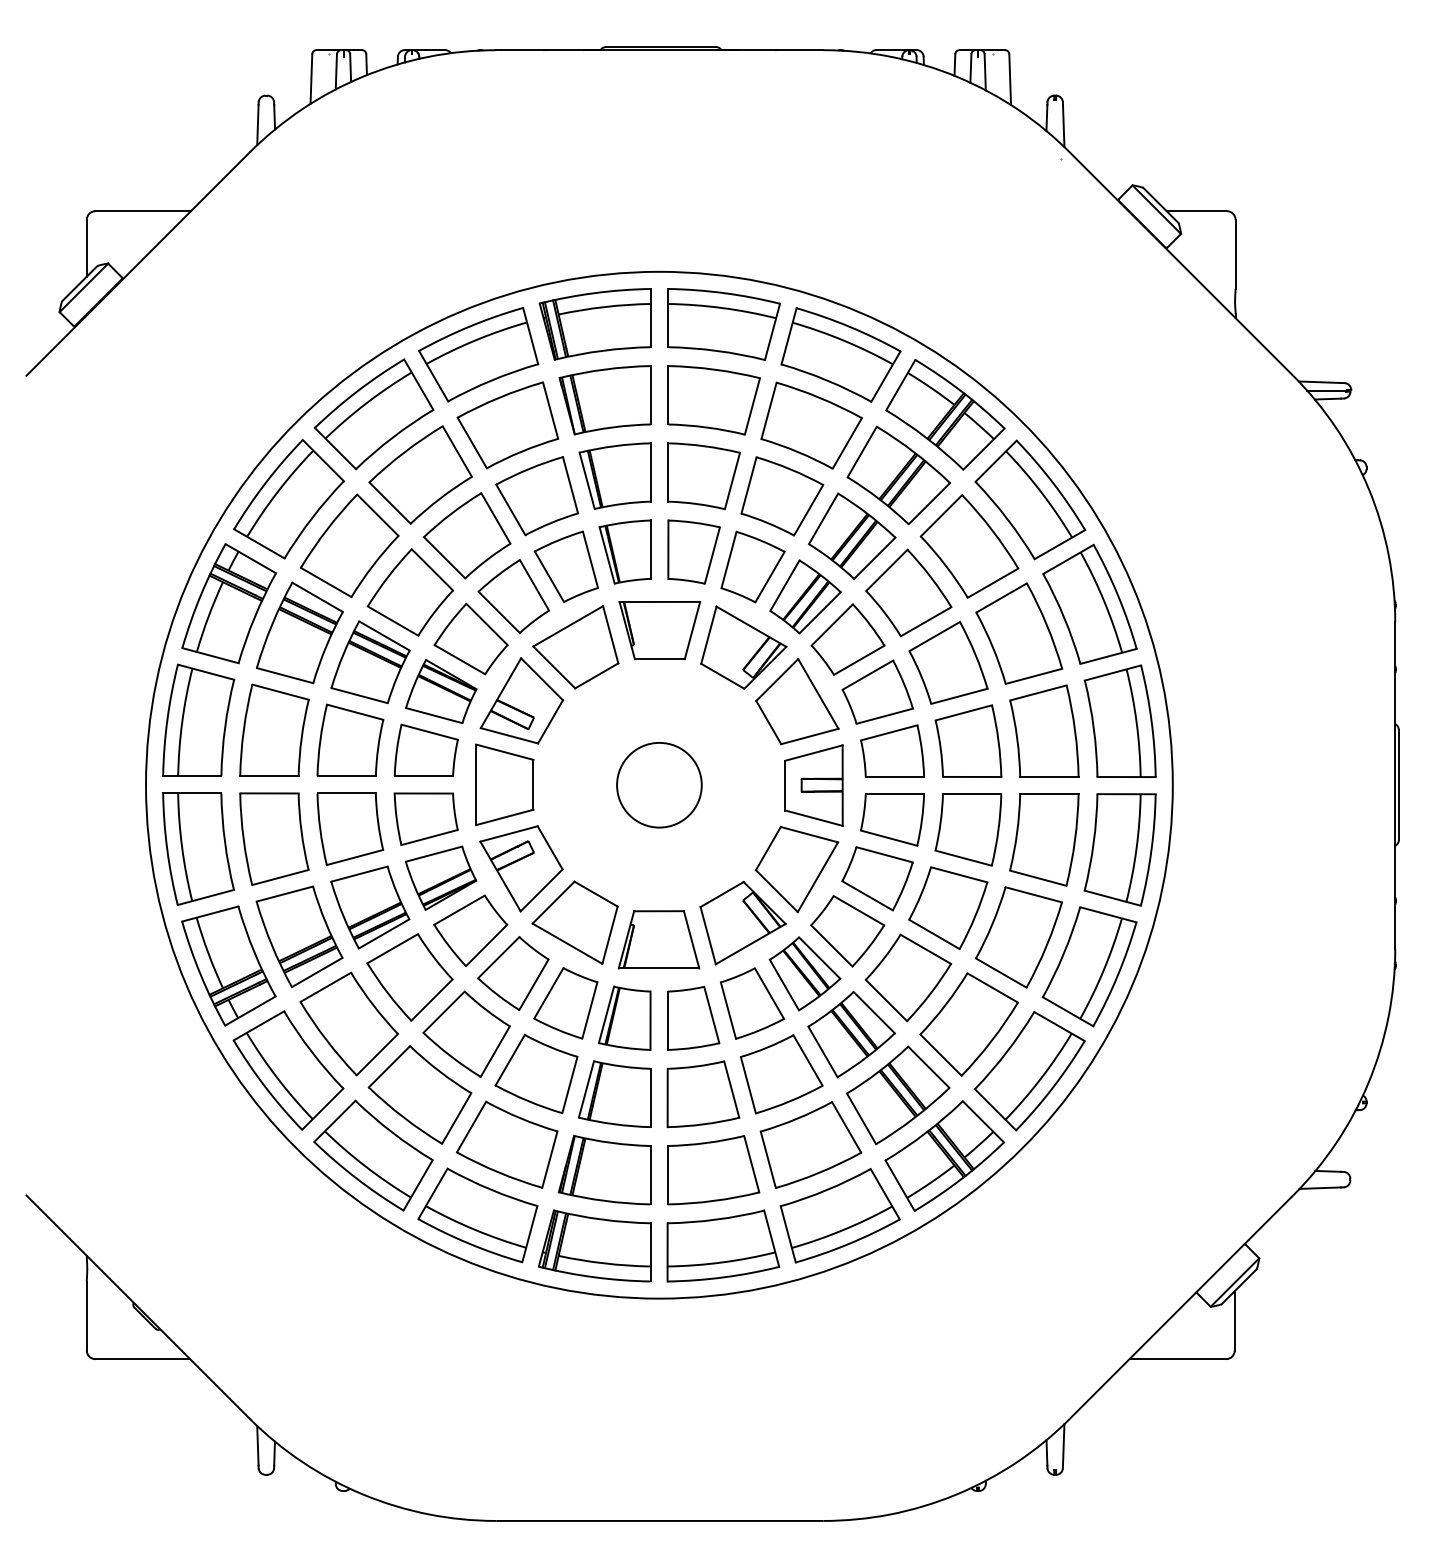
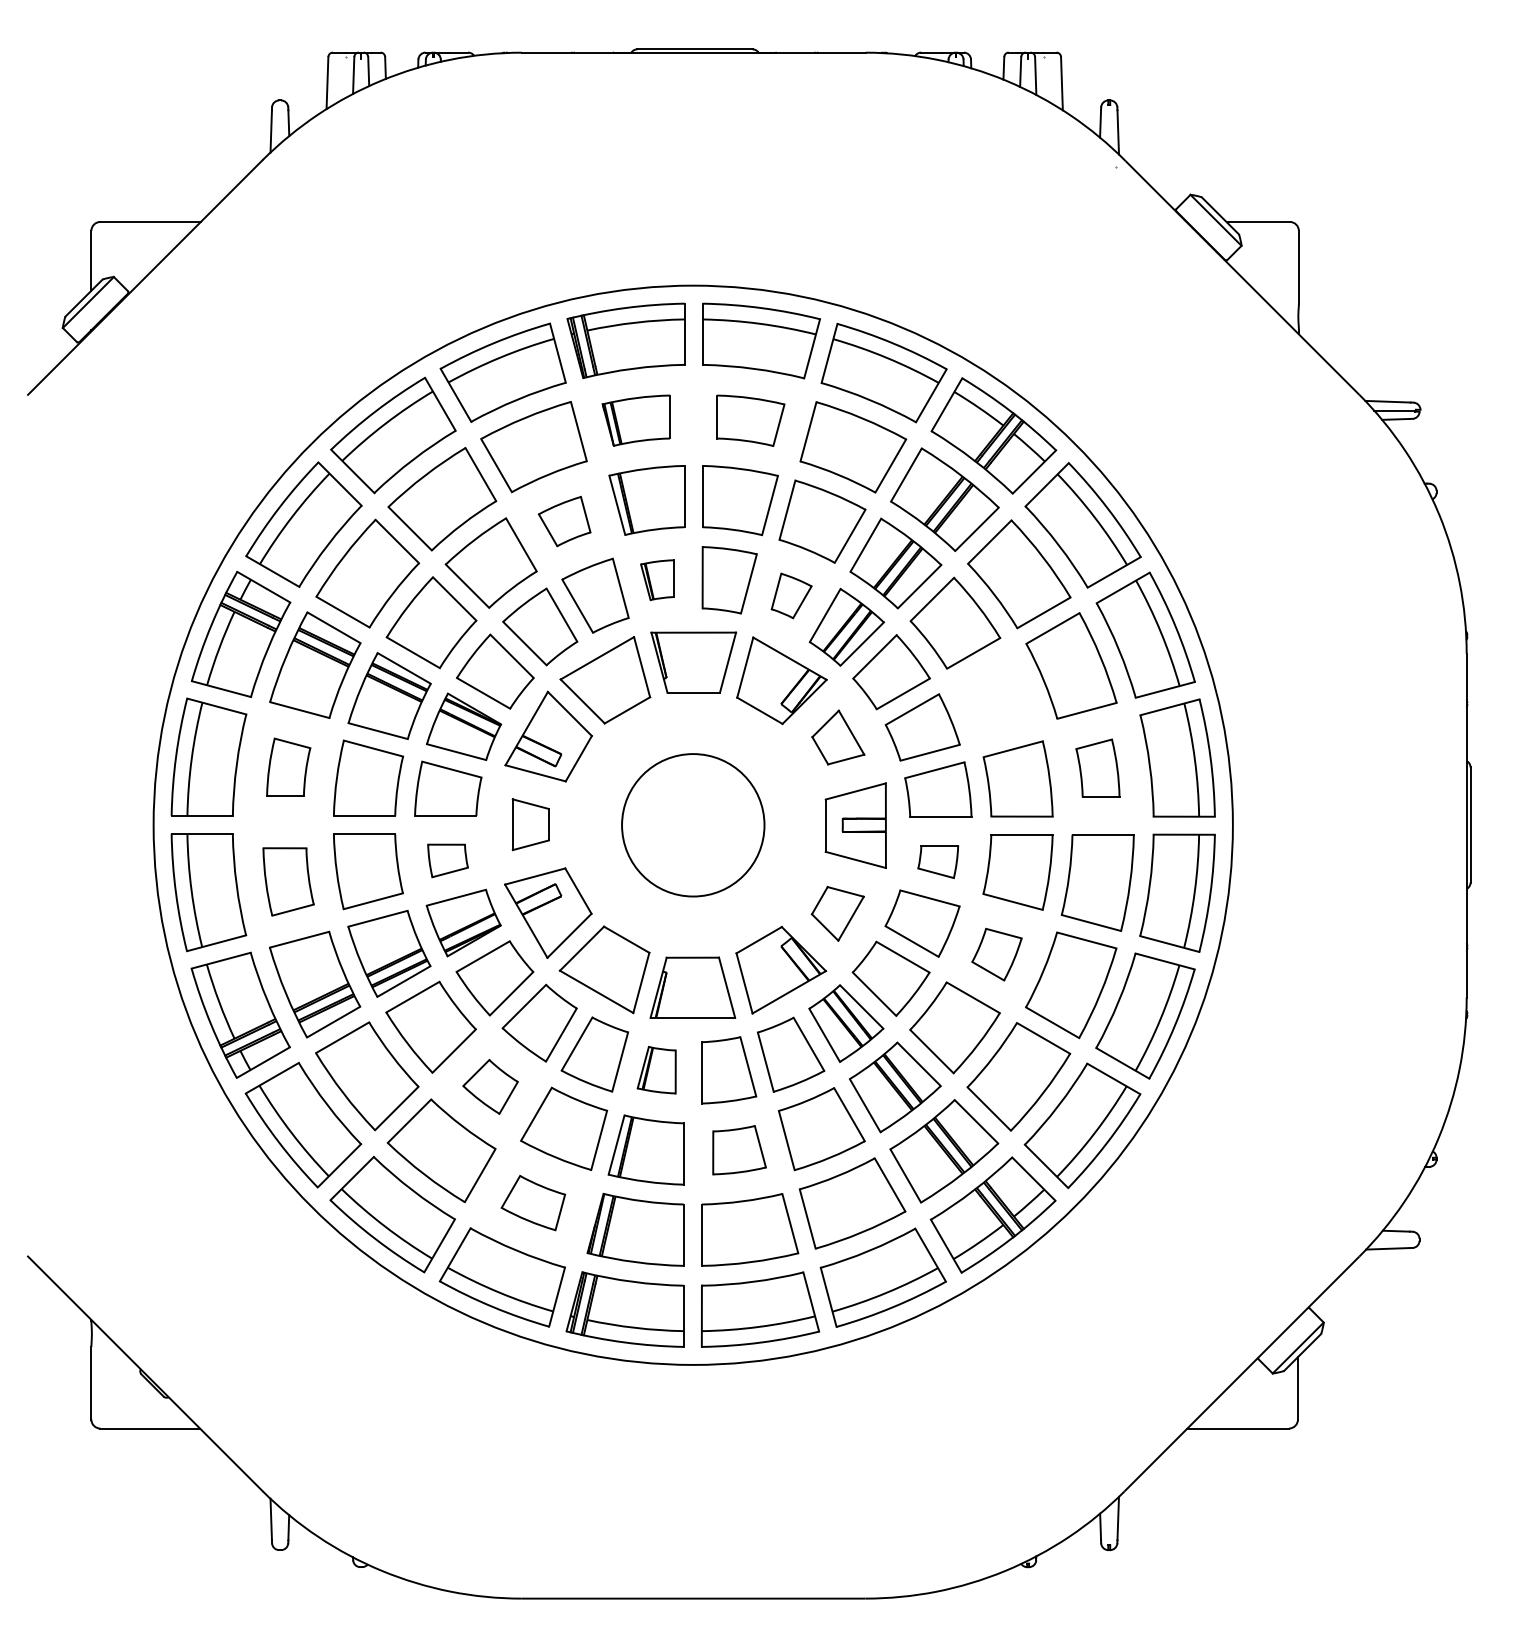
part: (604, 400) -> (635, 420), size x0.7
part: (713, 400) -> (750, 420), size x0.7
part: (536, 496) -> (564, 521), size x0.6
part: (624, 551) -> (656, 579), size x0.6
part: (752, 566) -> (791, 595), size x0.6
part: (948, 662) -> (997, 696), removed
part: (797, 701) -> (838, 737), size x0.6
part: (274, 729) -> (288, 766), size x0.6
part: (1044, 730) -> (1098, 767), size x0.6
part: (504, 784) -> (530, 824), size x0.6
circle: (659, 784) -> (693, 824), size x1.6
part: (425, 818) -> (447, 860), size x0.6
part: (892, 819) -> (938, 861), size x0.6
part: (274, 838) -> (288, 881), size x0.7
part: (796, 869) -> (837, 913), size x0.6
part: (948, 908) -> (997, 954), size x0.6
part: (624, 1017) -> (656, 1069), size x0.7
part: (466, 1033) -> (490, 1086), size x0.6
part: (703, 1094) -> (739, 1150), size x0.7
part: (507, 1144) -> (533, 1202), size x0.6

